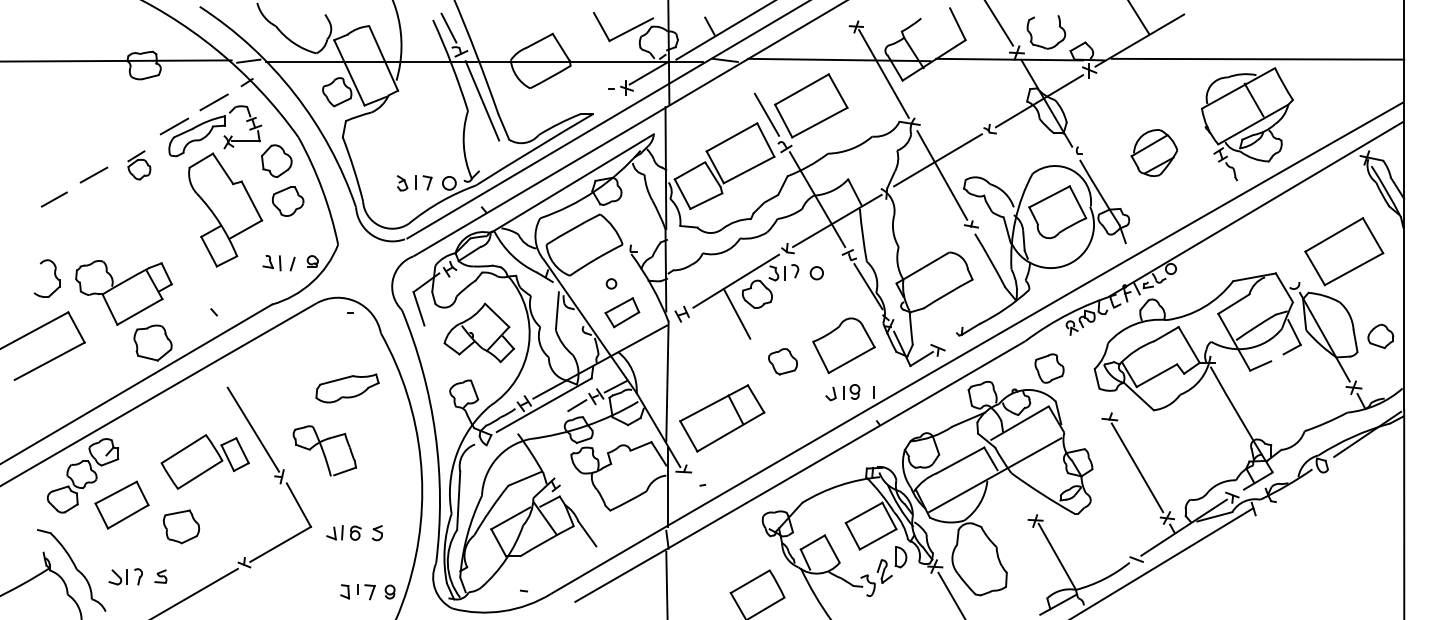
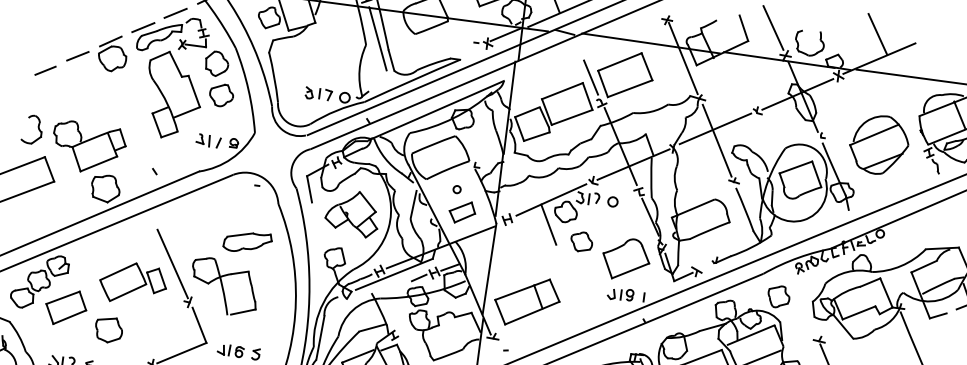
part: (1154, 152) -> (879, 144), size x1.67
part: (139, 165) -> (113, 53), size x1.67
part: (782, 361) -> (581, 241), moved
part: (324, 450) -> (224, 286), size x1.43

